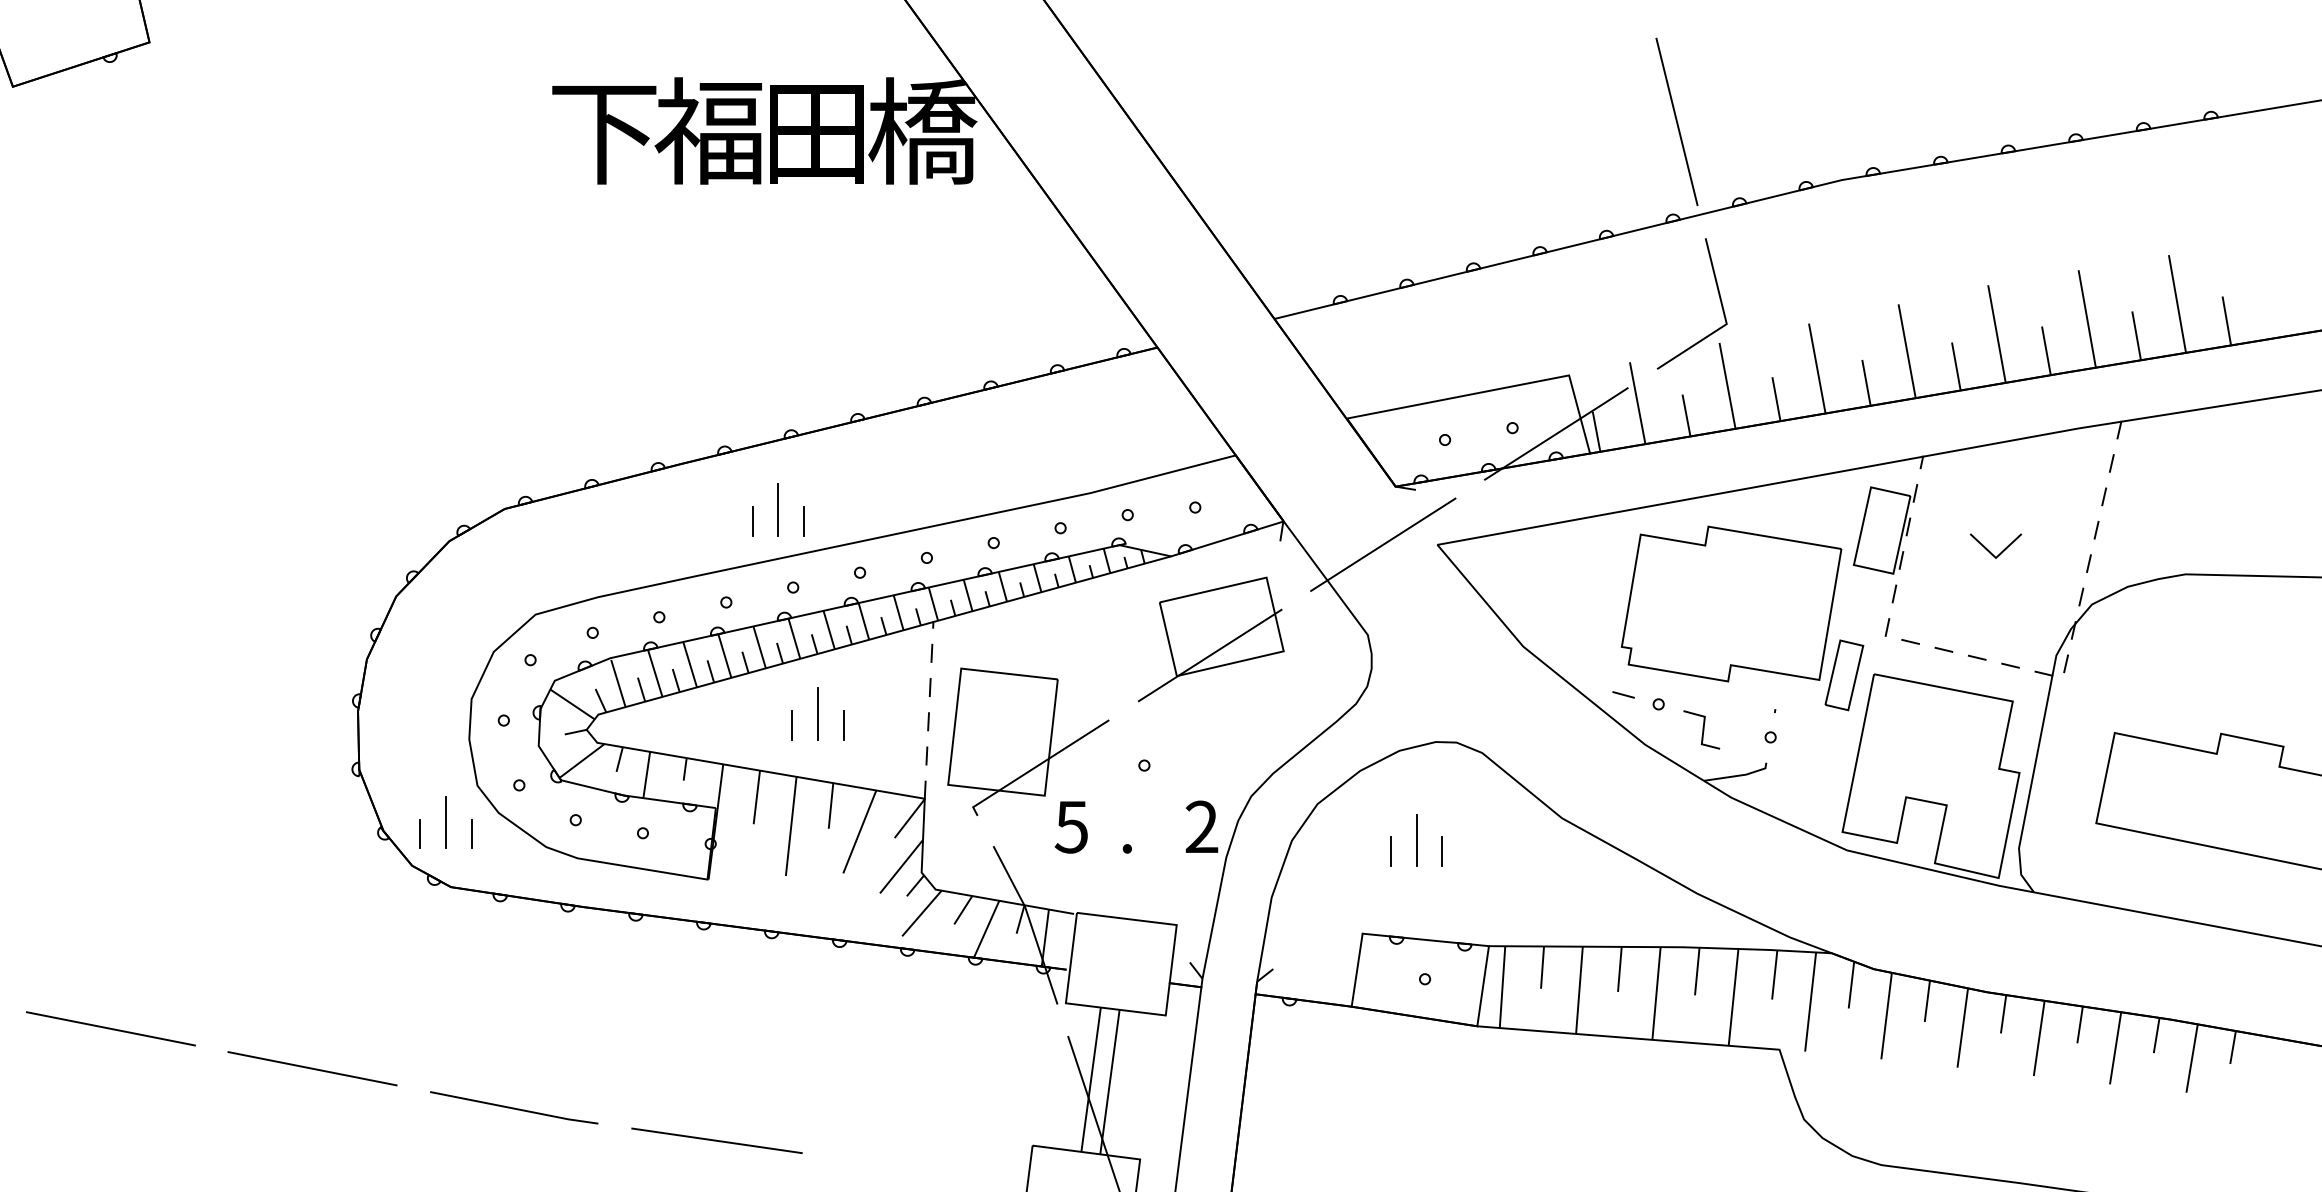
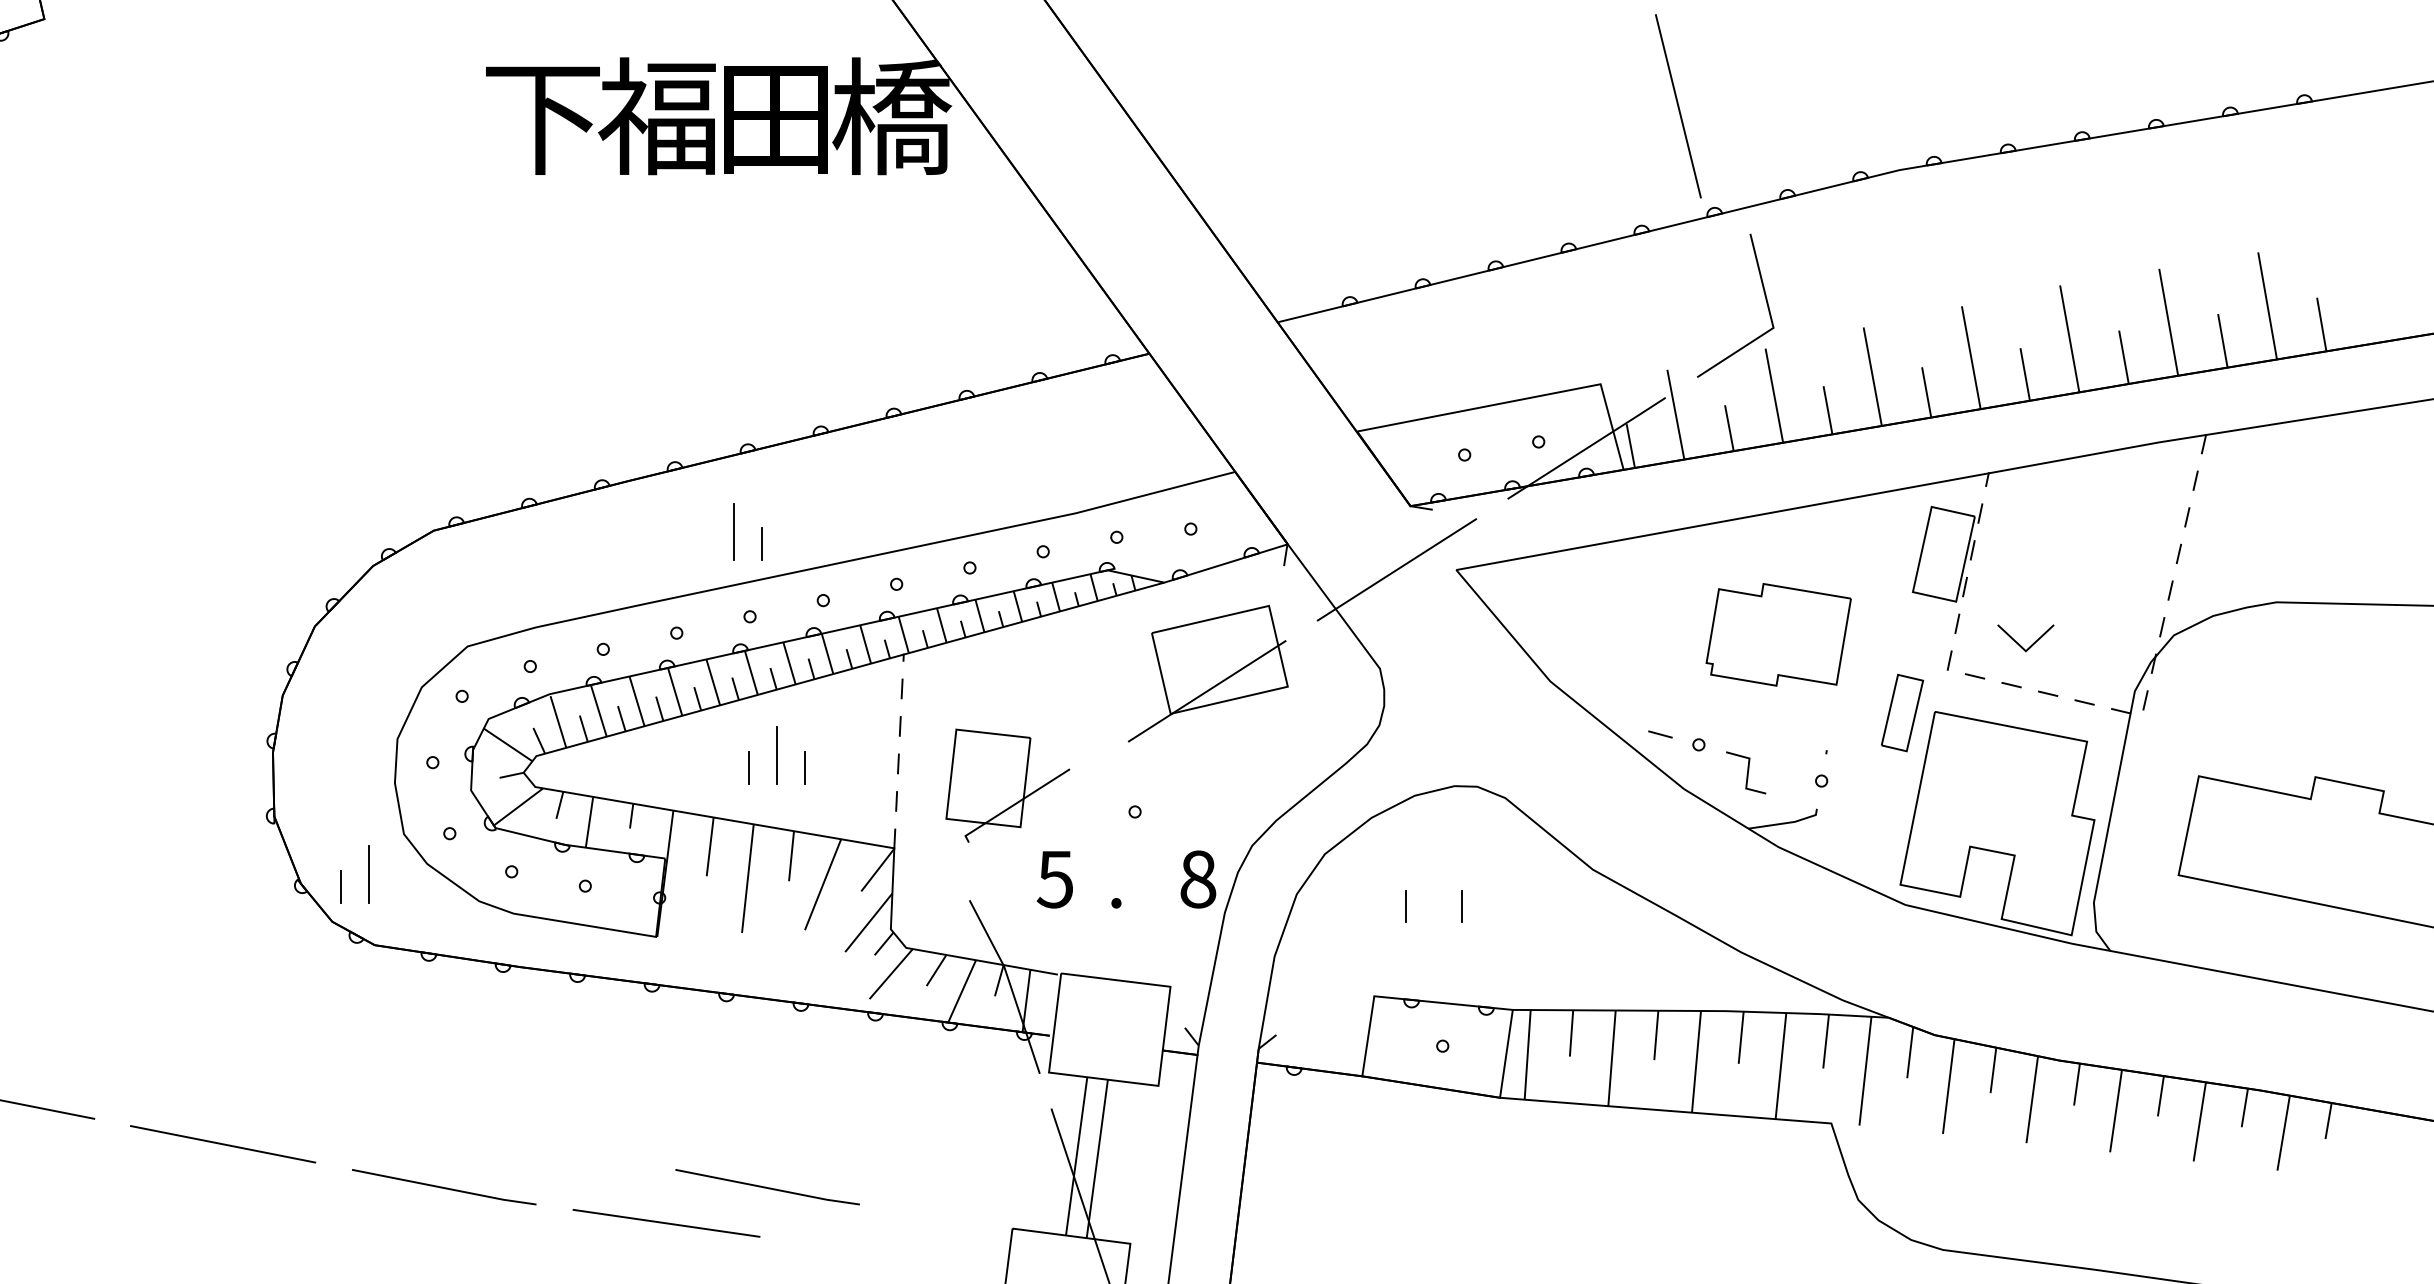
line: (1676, 121) -> (1677, 105), moved
line: (752, 520) -> (705, 543), removed
line: (2002, 550) -> (2033, 643), moved
part: (1731, 603) -> (1778, 634), size x0.6
part: (1028, 741) -> (1008, 785), size x0.7
text: (1201, 826) -> (1197, 878), 2 -> 8
line: (471, 833) -> (397, 886), removed
line: (1416, 840) -> (1433, 894), removed
line: (809, 1107) -> (767, 1186), added

